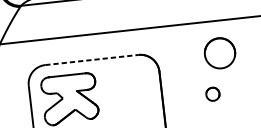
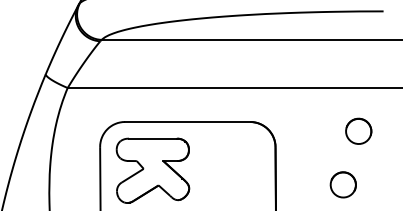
part: (219, 52) -> (358, 130), size x0.62
line: (91, 60) -> (187, 122), dashed -> solid
part: (212, 94) -> (342, 184), size x1.43

